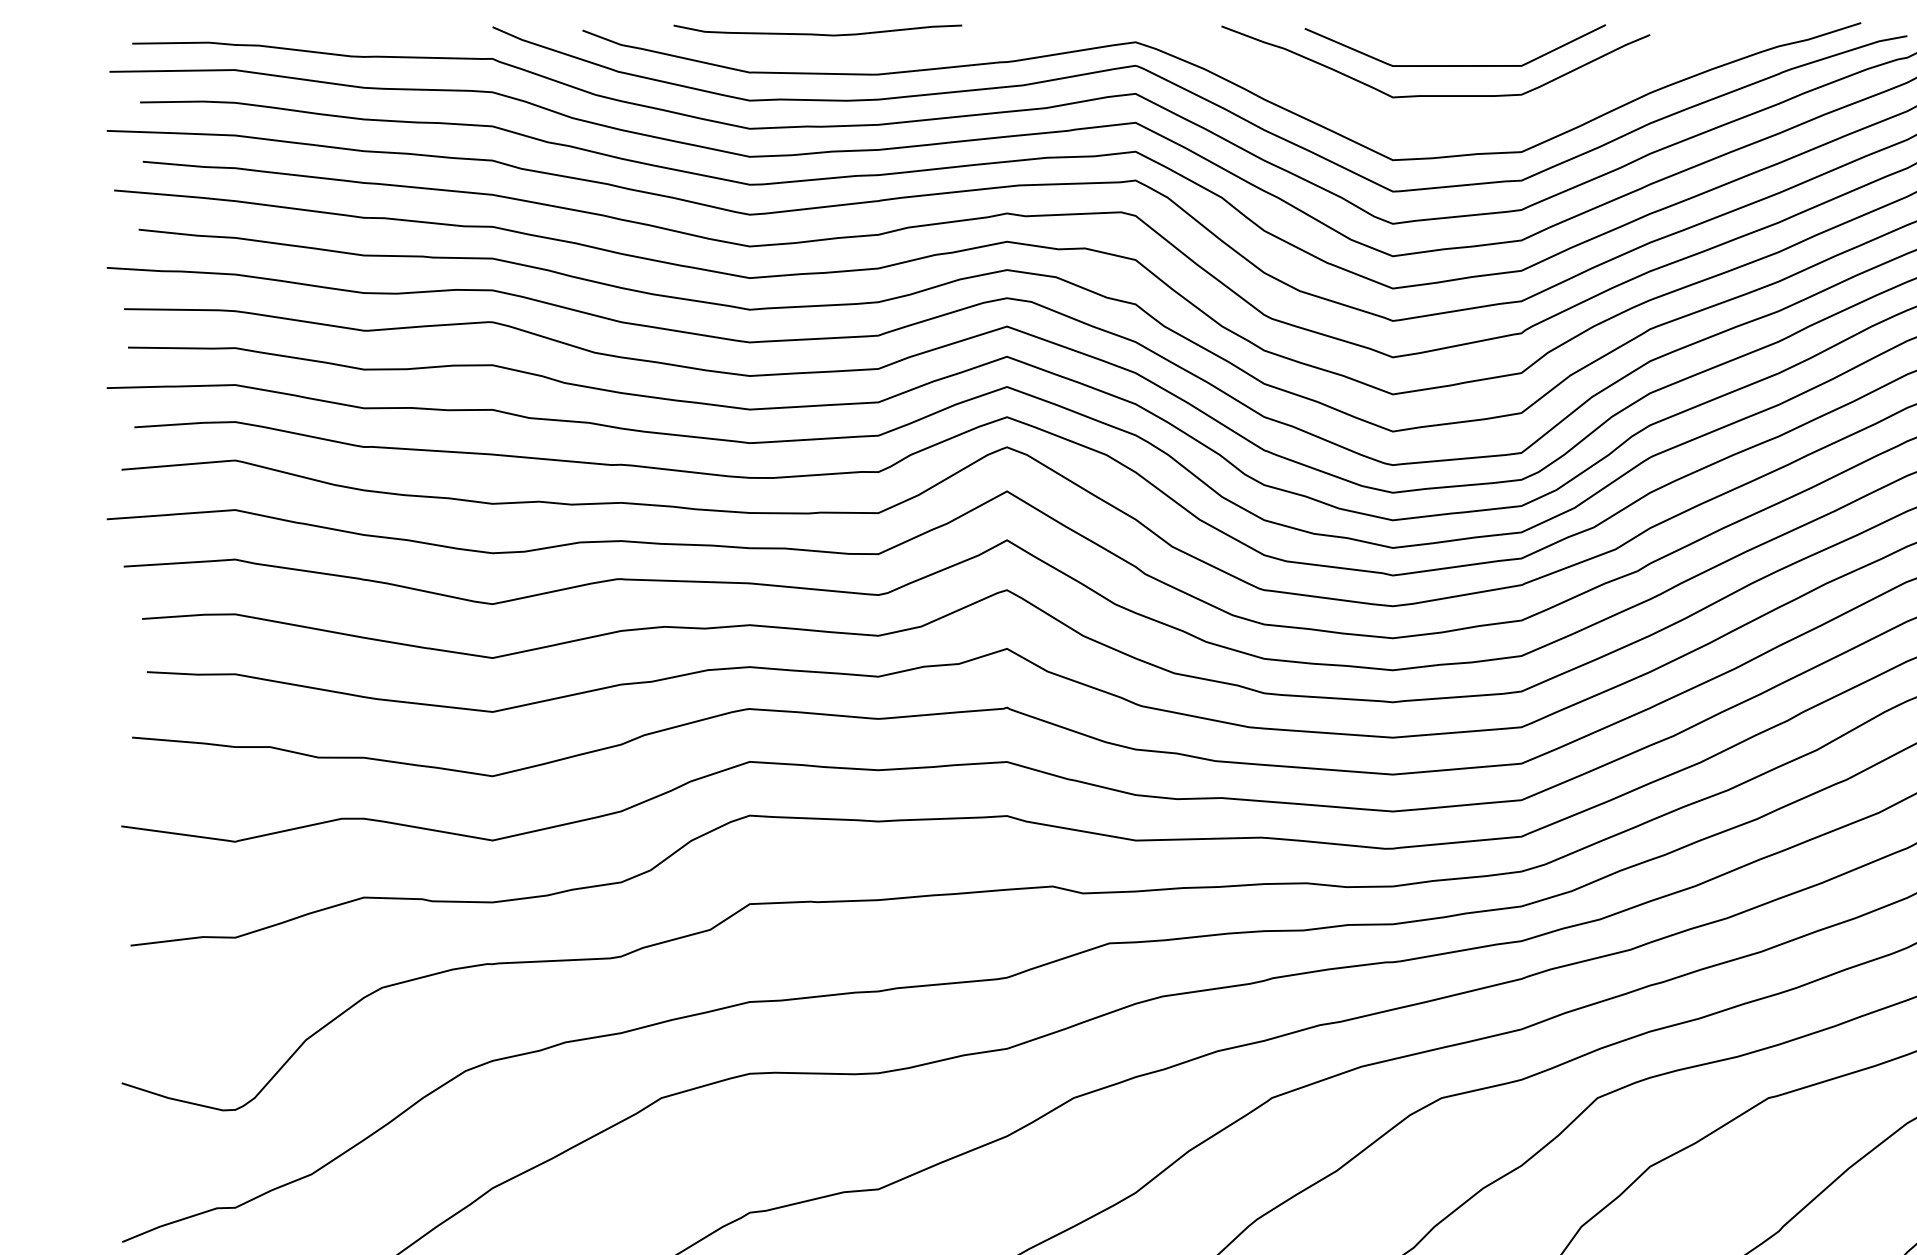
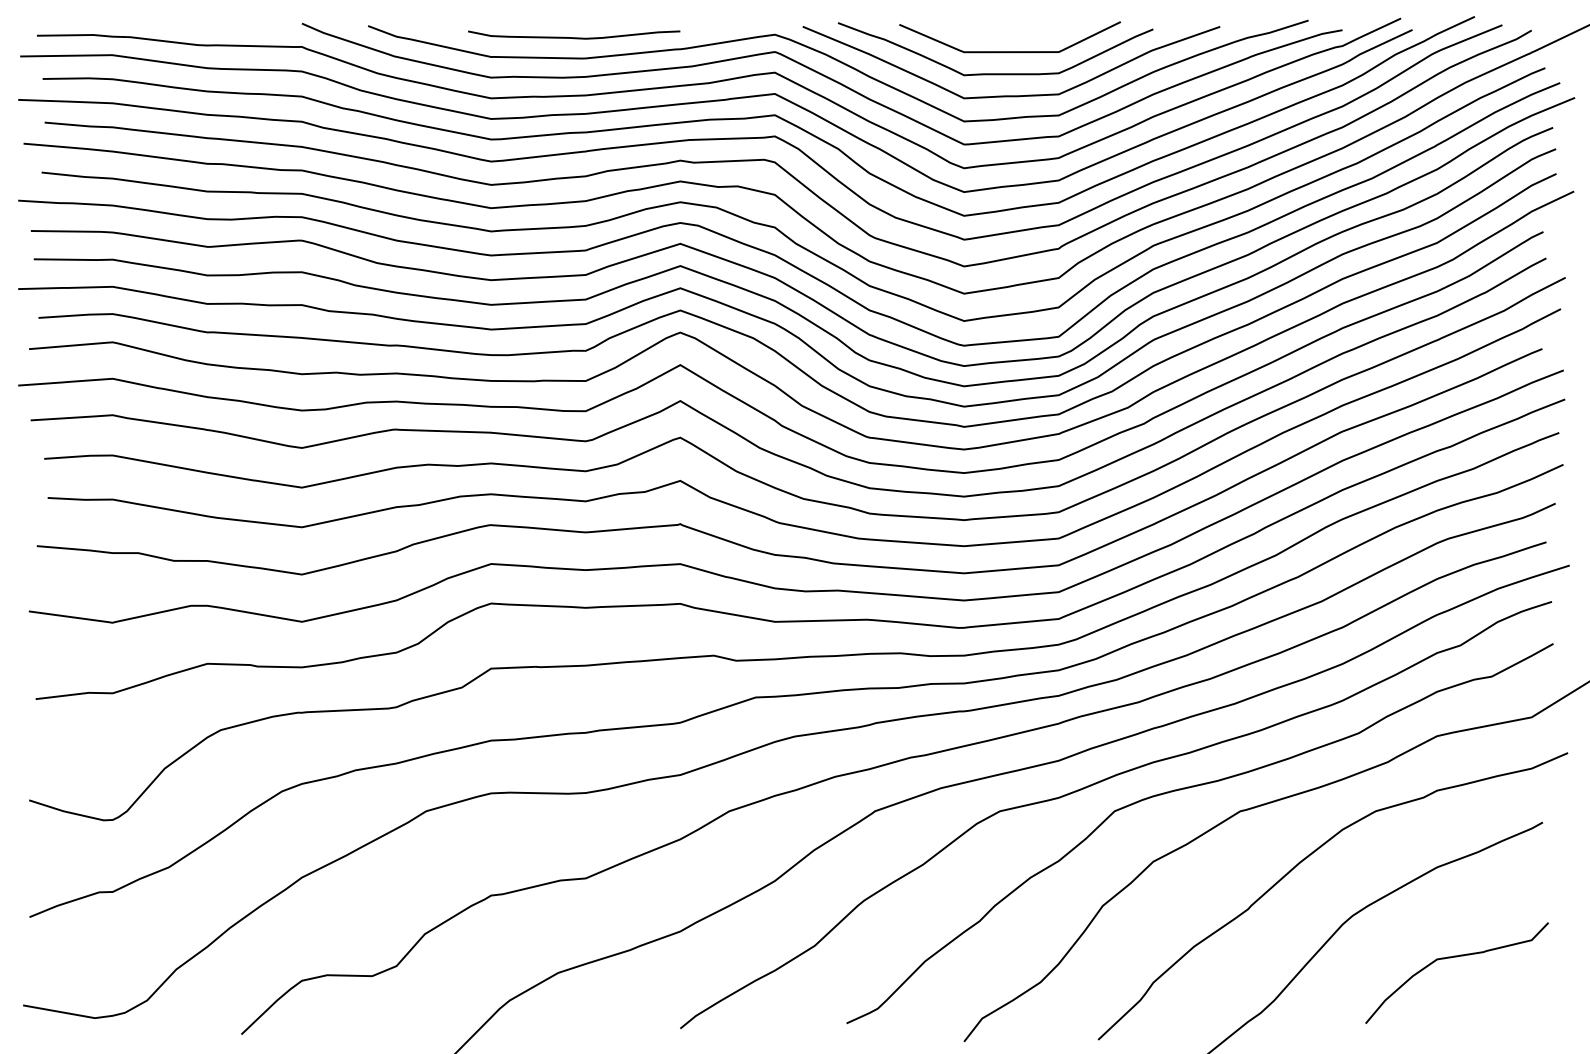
curve: (818, 33) -> (574, 37), moved
curve: (1457, 124) -> (1011, 95), added

